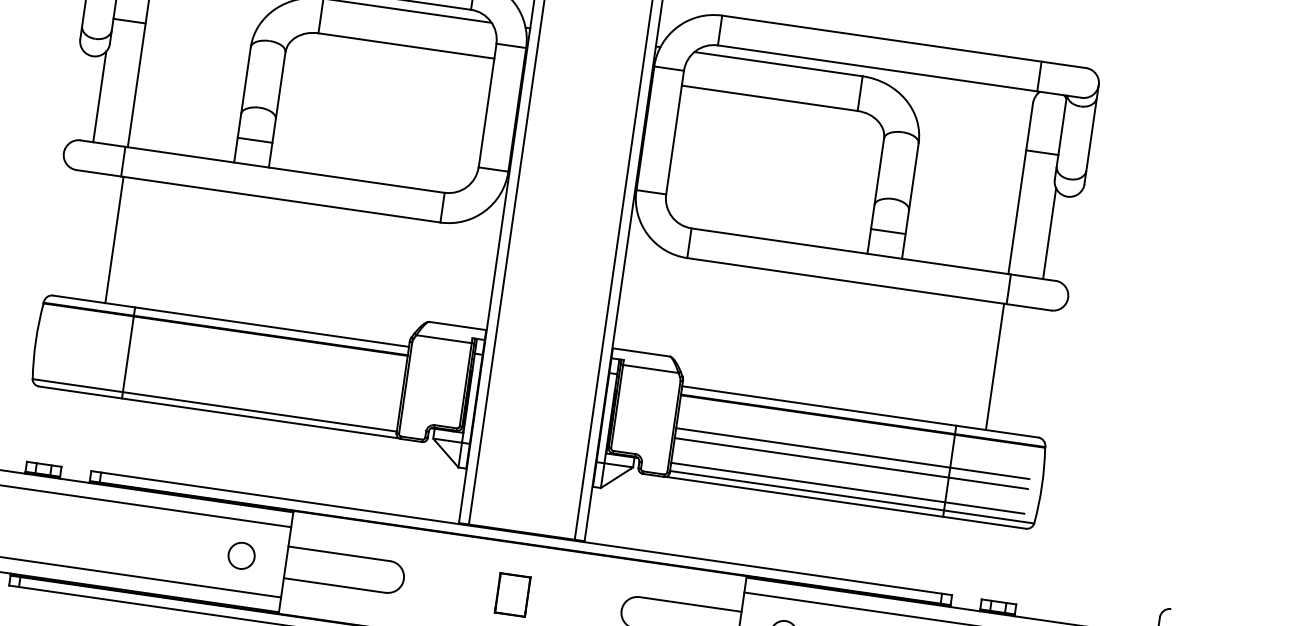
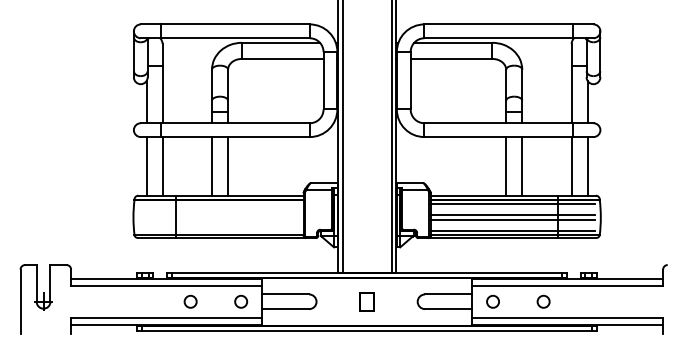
line: (79, 235) -> (146, 166), added
line: (221, 255) -> (212, 166), added
line: (256, 260) -> (228, 166), added
line: (854, 346) -> (506, 166), added
line: (889, 351) -> (522, 166), added
line: (1029, 372) -> (587, 166), added
line: (856, 428) -> (512, 203), added
circle: (132, 539) -> (190, 301), added

